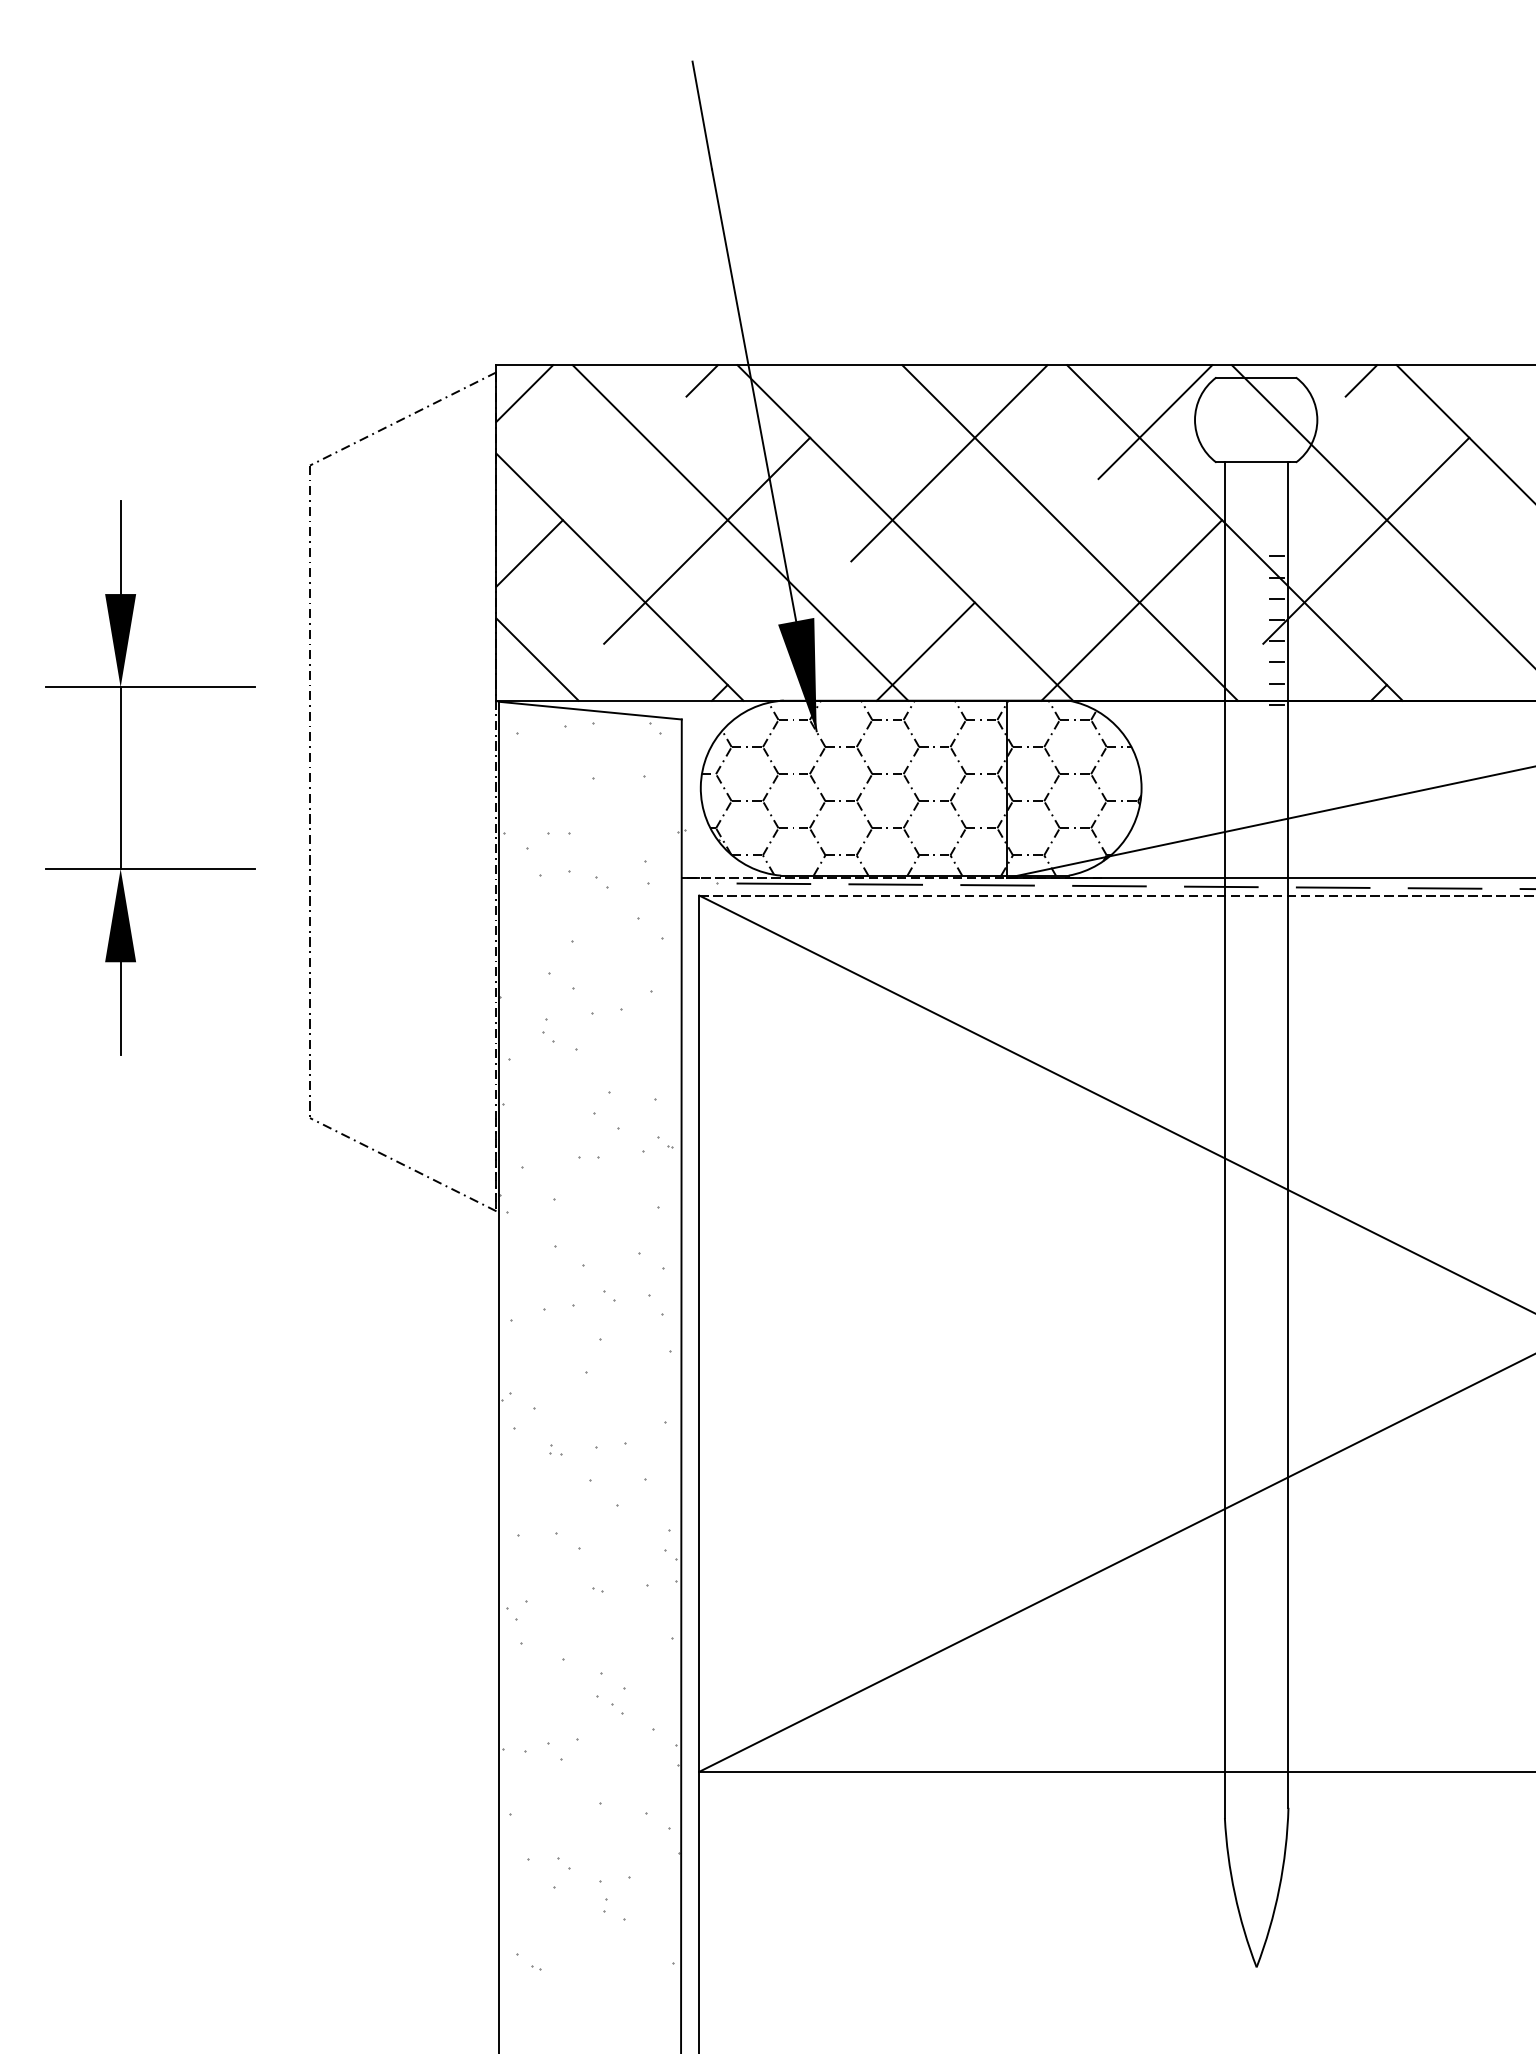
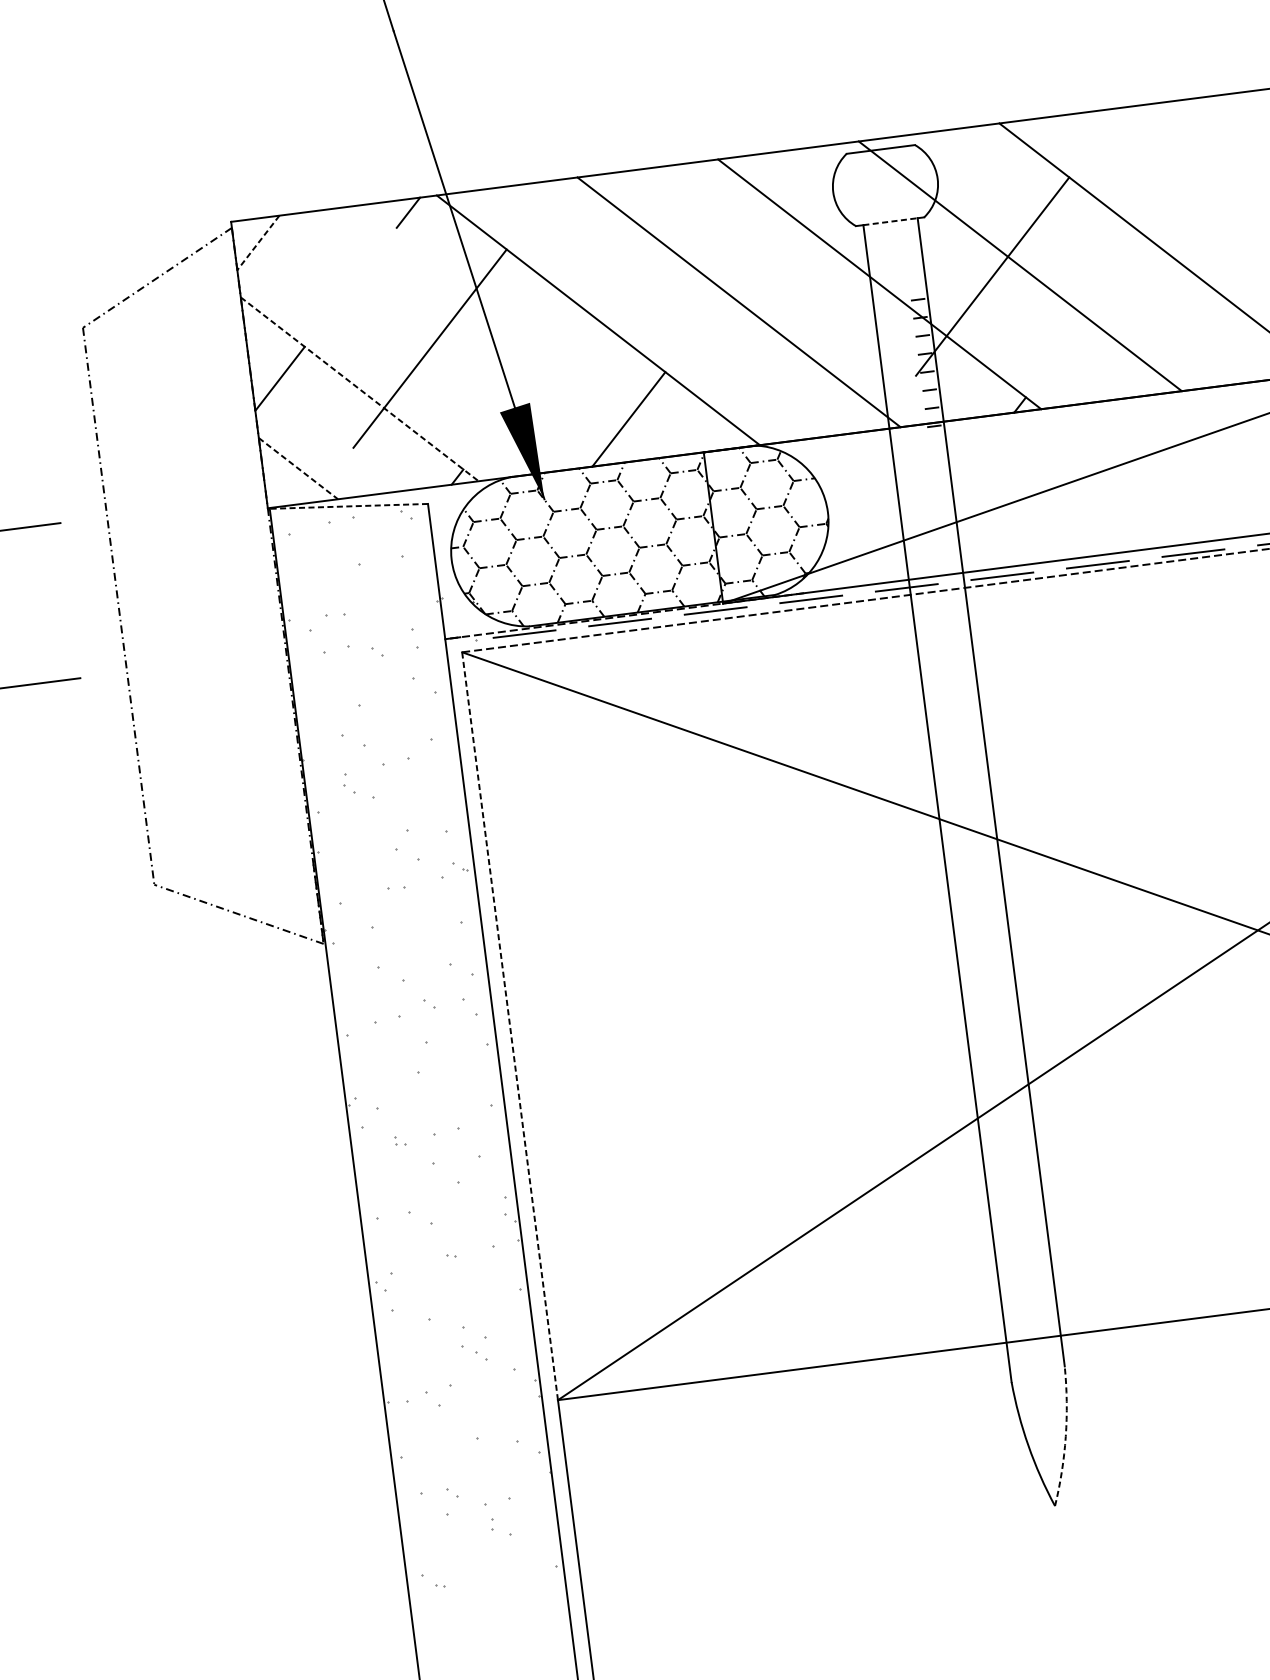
line: (1361, 380) -> (971, 140), removed
line: (524, 393) -> (258, 242), solid -> dashed
line: (1155, 422) -> (799, 198), removed
line: (1257, 462) -> (891, 221), solid -> dashed
line: (949, 463) -> (628, 256), removed
line: (740, 532) -> (457, 337), removed
line: (620, 577) -> (360, 389), solid -> dashed
line: (1131, 610) -> (799, 361), removed
line: (537, 660) -> (298, 469), solid -> dashed
line: (589, 710) -> (348, 506), solid -> dashed
line: (699, 1333) -> (510, 1026), solid -> dashed
arc: (1279, 1888) -> (1065, 1436), solid -> dashed

